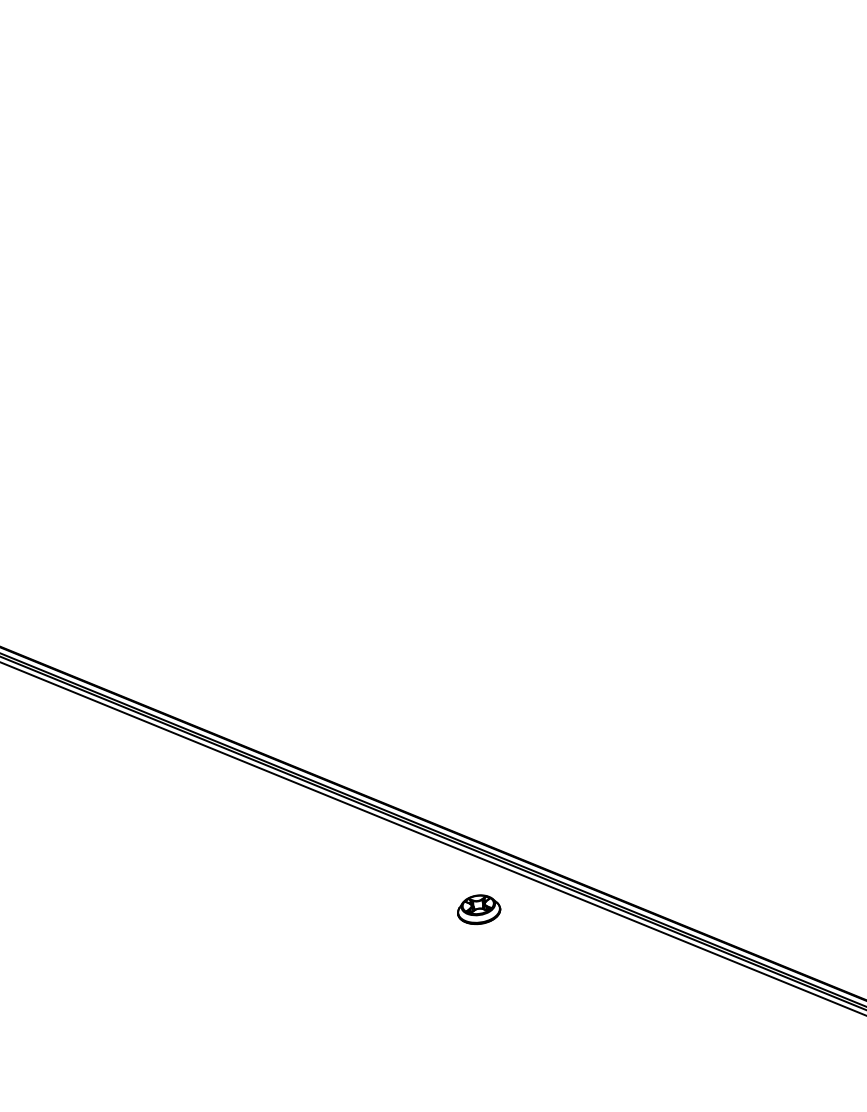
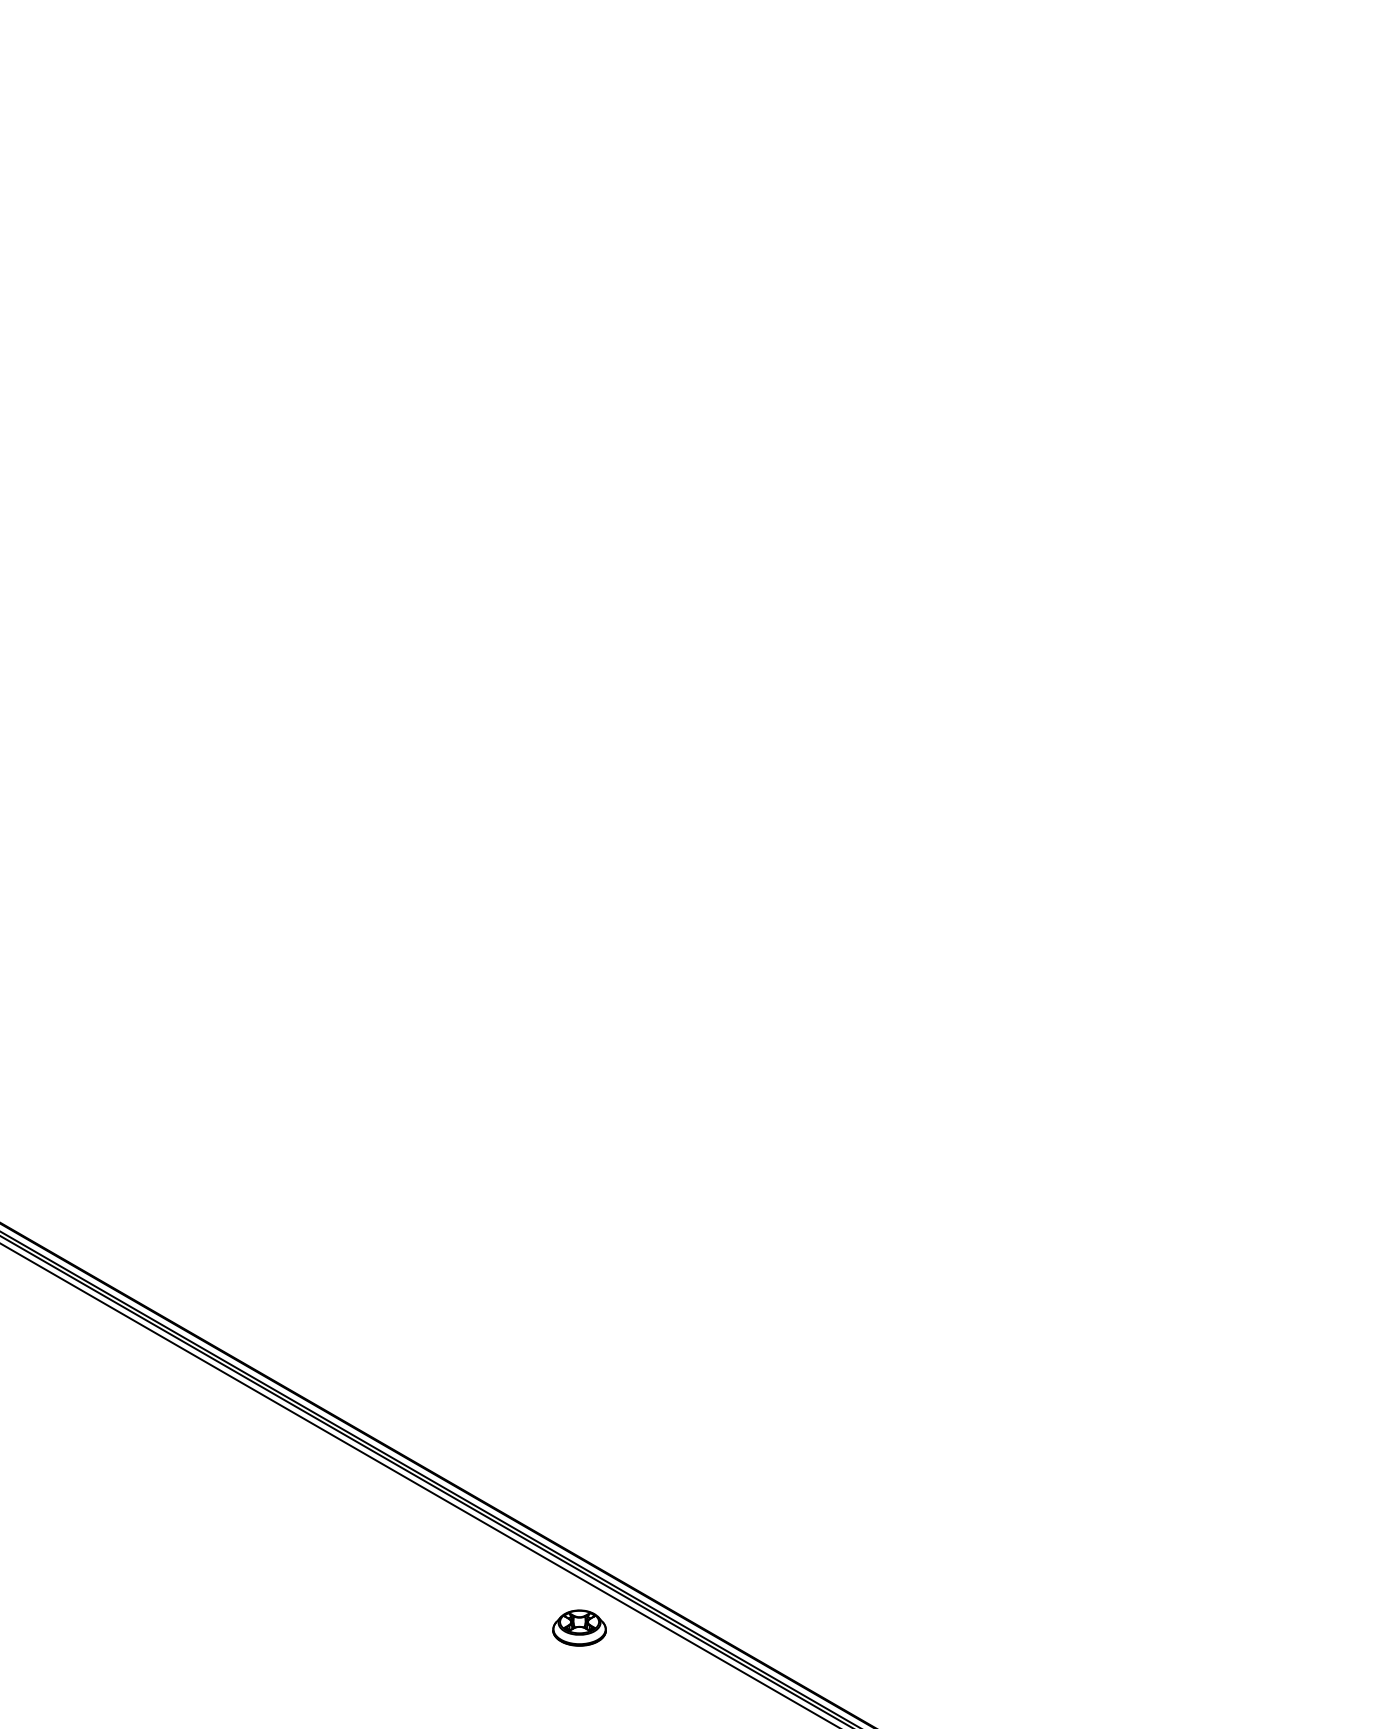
part: (478, 909) -> (579, 1627), moved

